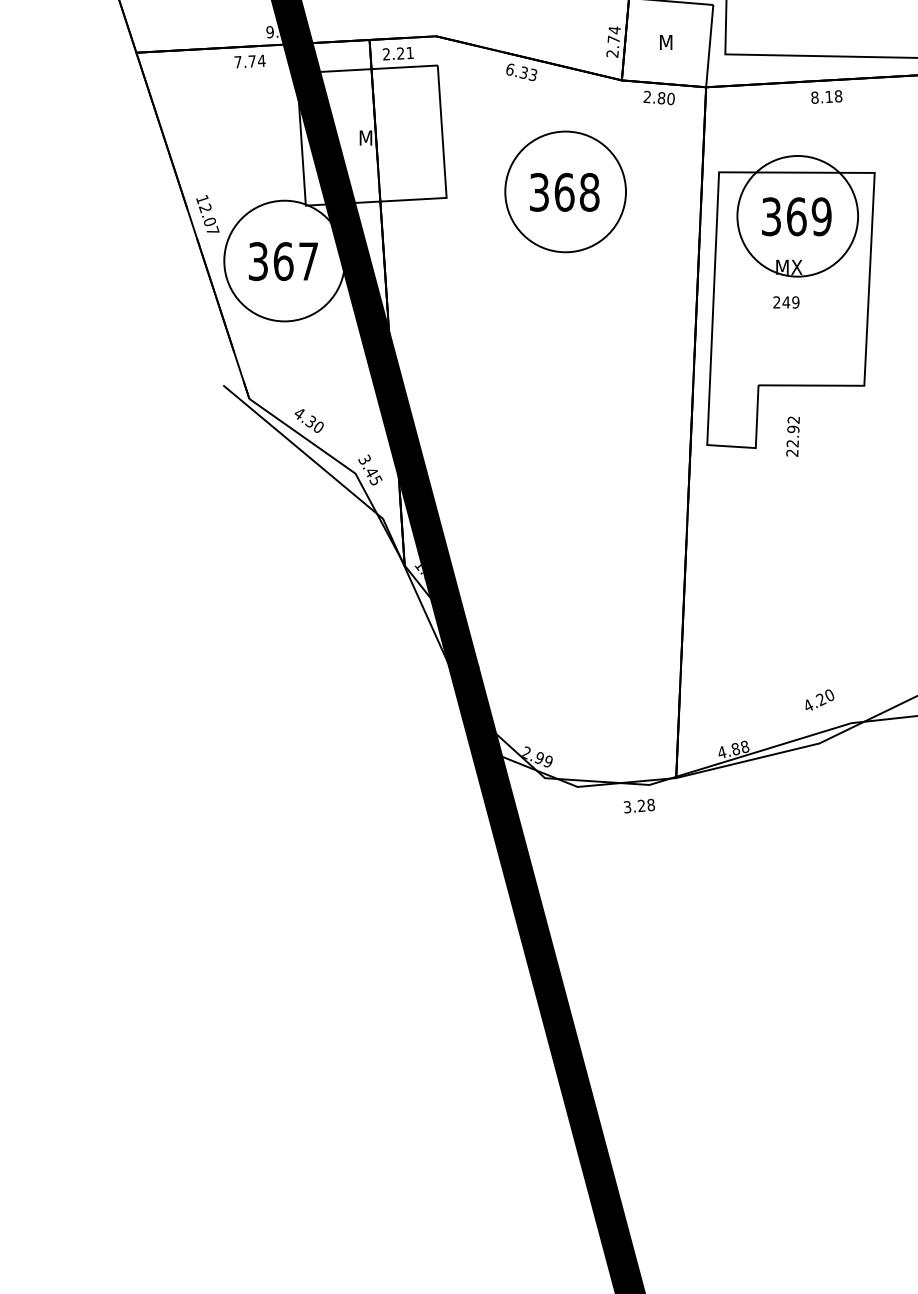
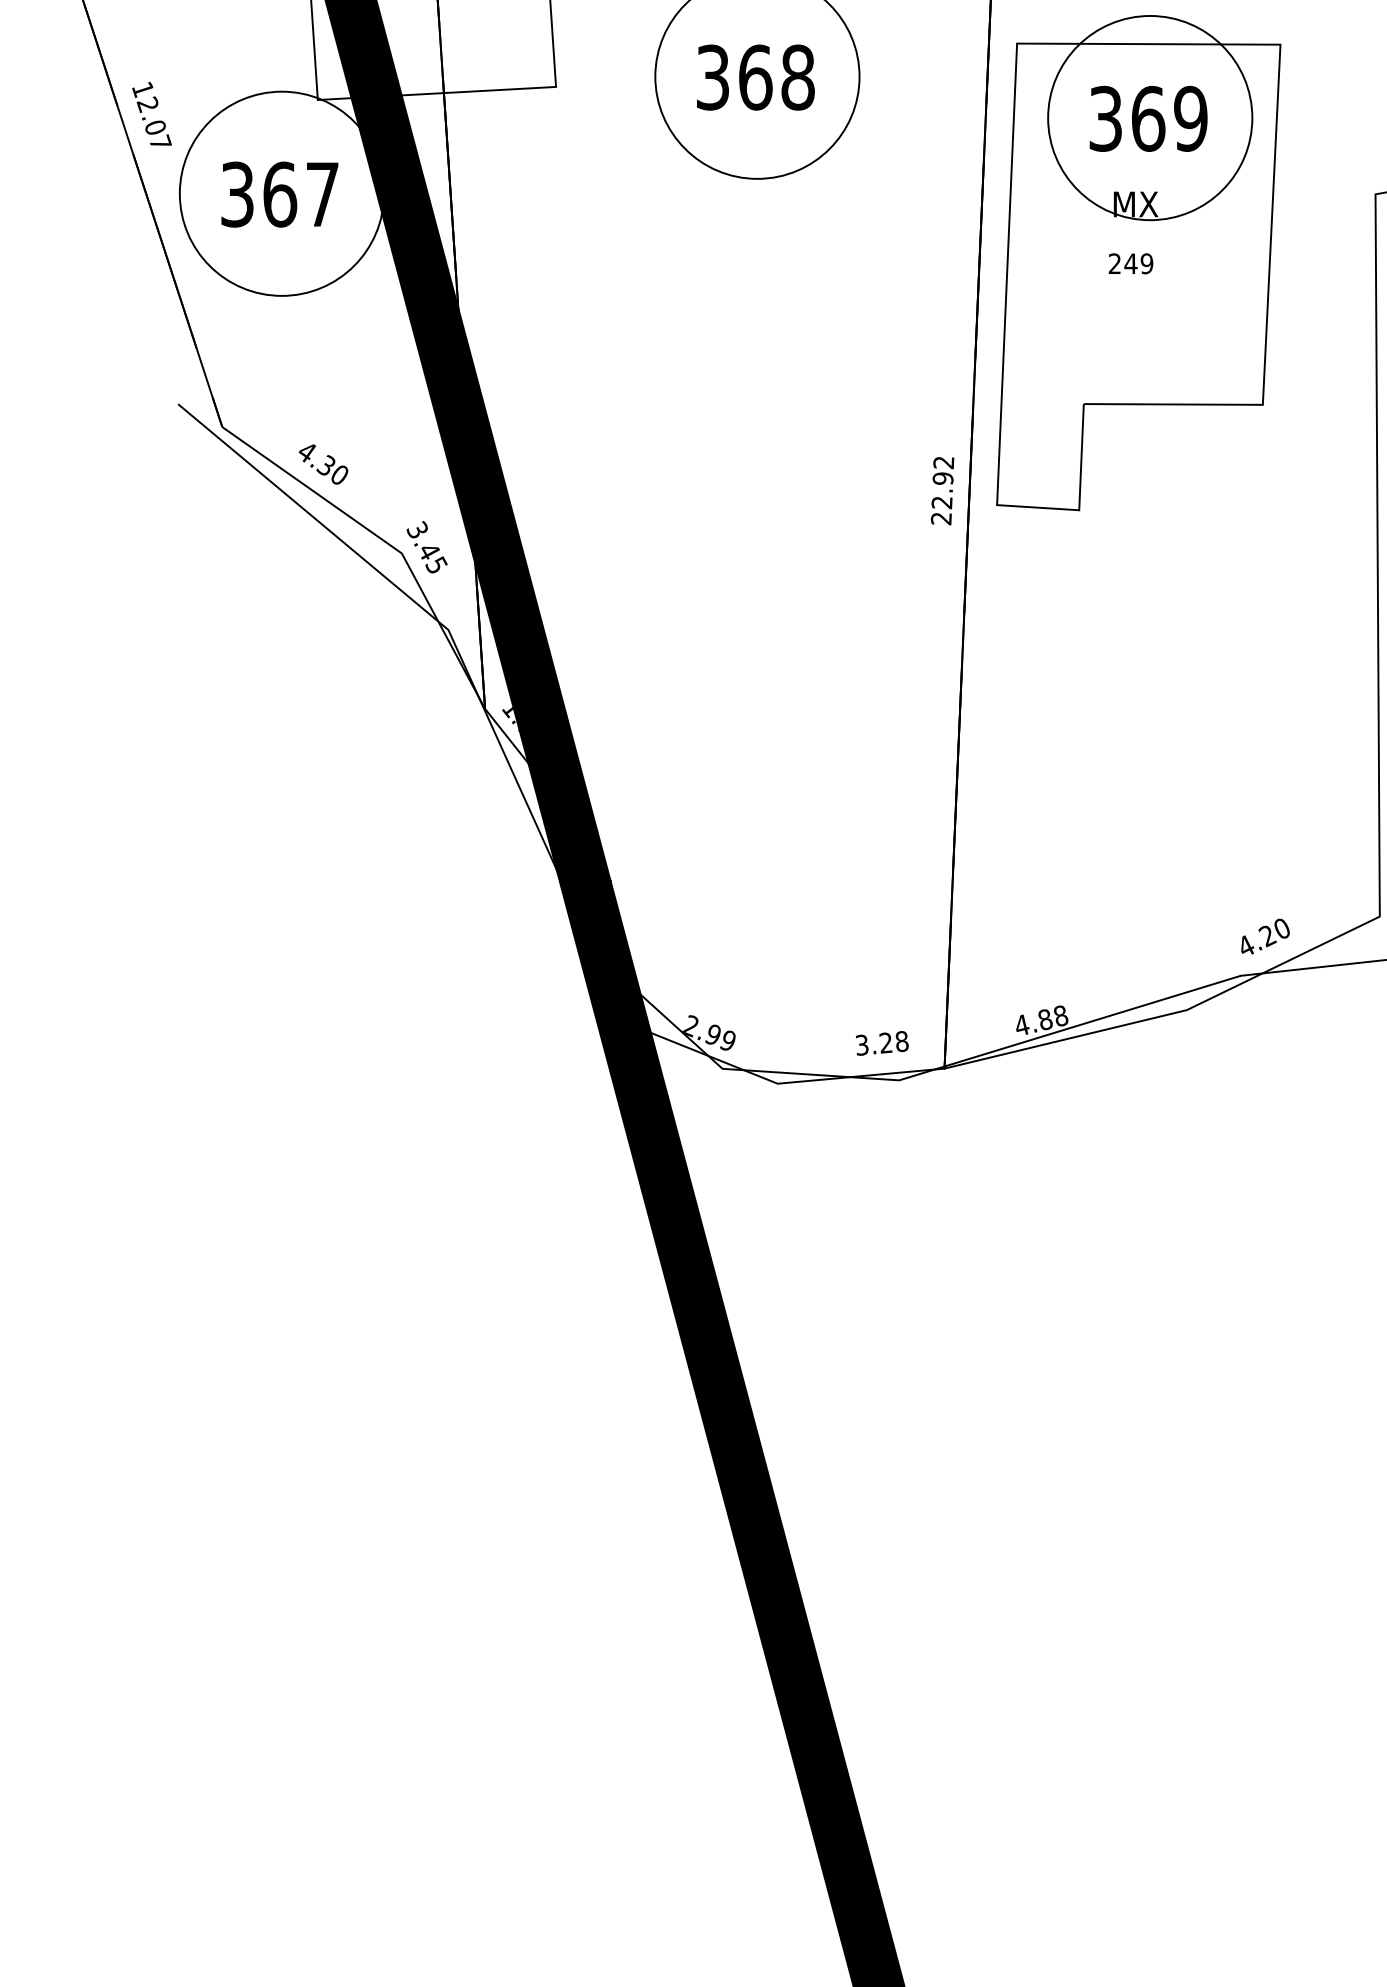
text: (792, 436) -> (941, 490), moved
text: (819, 699) -> (1264, 935), moved
text: (638, 805) -> (880, 1042), moved

